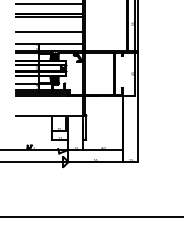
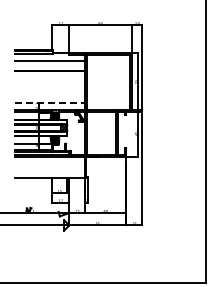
line: (49, 16) -> (49, 74), removed
line: (49, 32) -> (49, 90), removed
line: (50, 44) -> (50, 103), solid -> dashed

